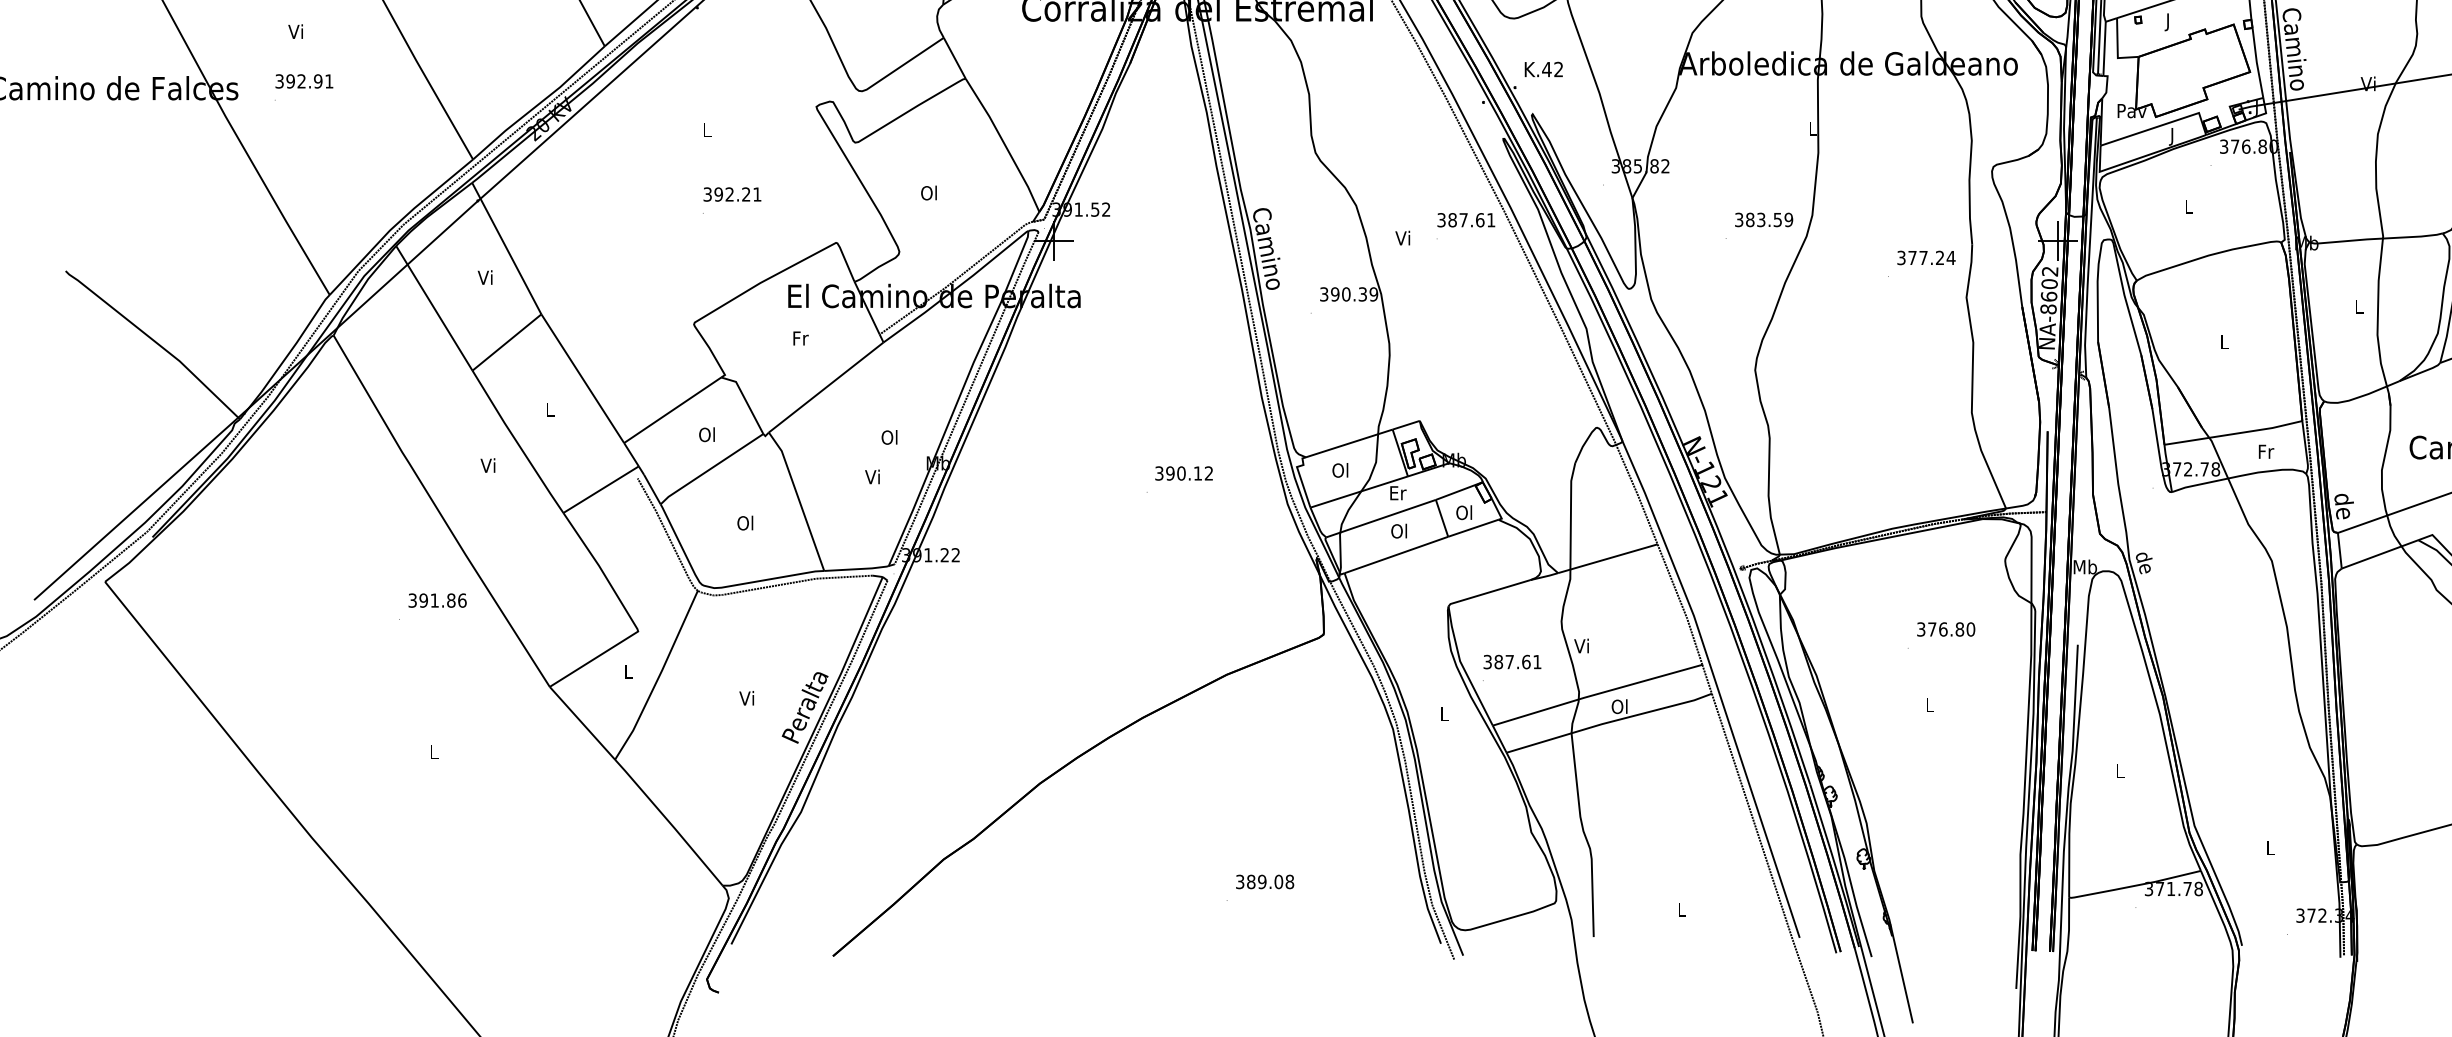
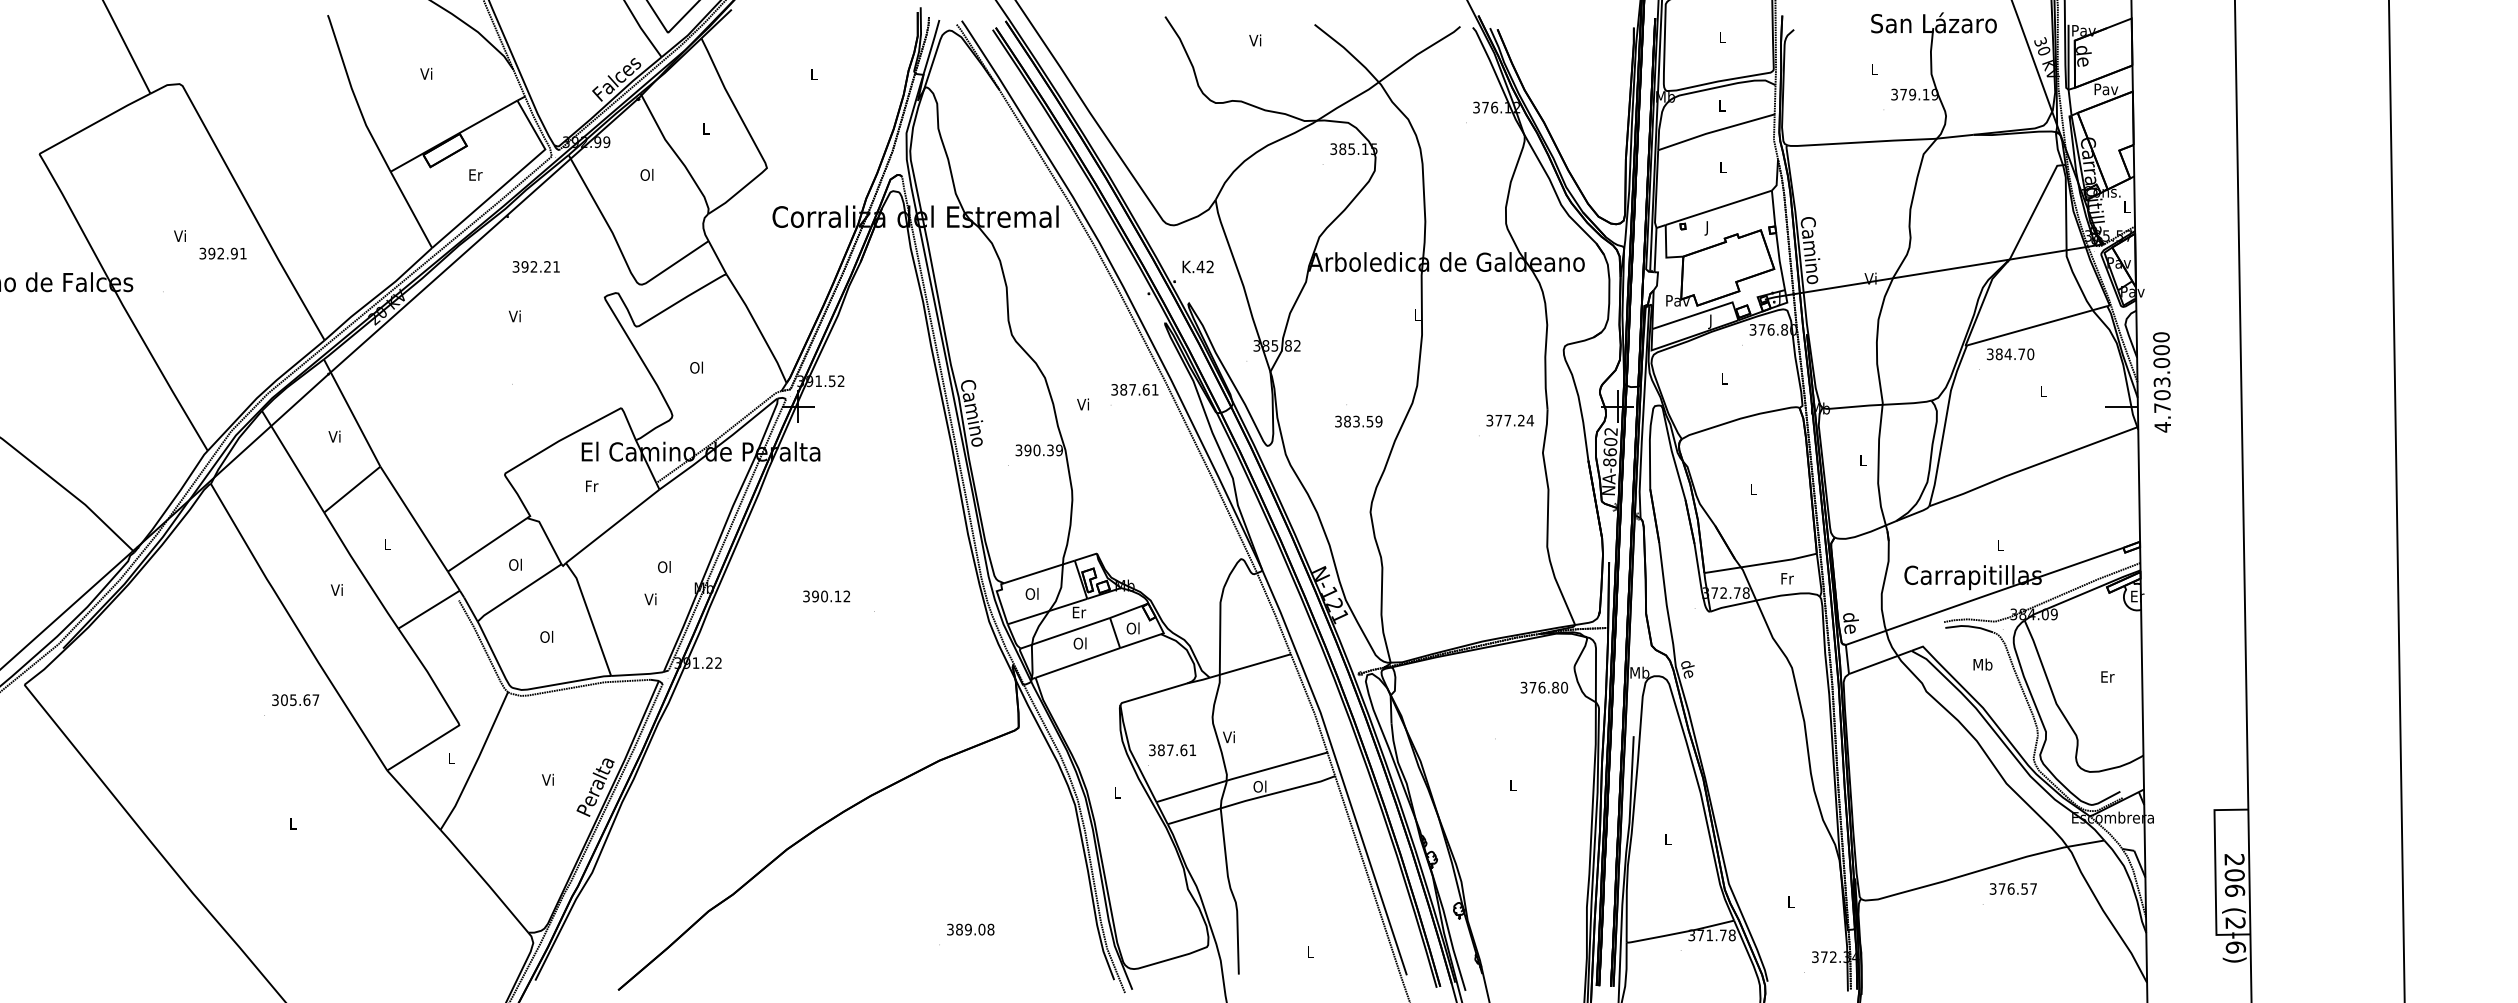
text: (303, 81) -> (222, 253), moved
text: (705, 130) -> (514, 316), L -> Vi
text: (731, 194) -> (535, 266), moved
text: (1763, 219) -> (1358, 421), moved
text: (1183, 473) -> (826, 596), moved
text: (442, 601) -> (299, 700), 391.86 -> 305.67
text: (1945, 629) -> (1543, 687), moved

